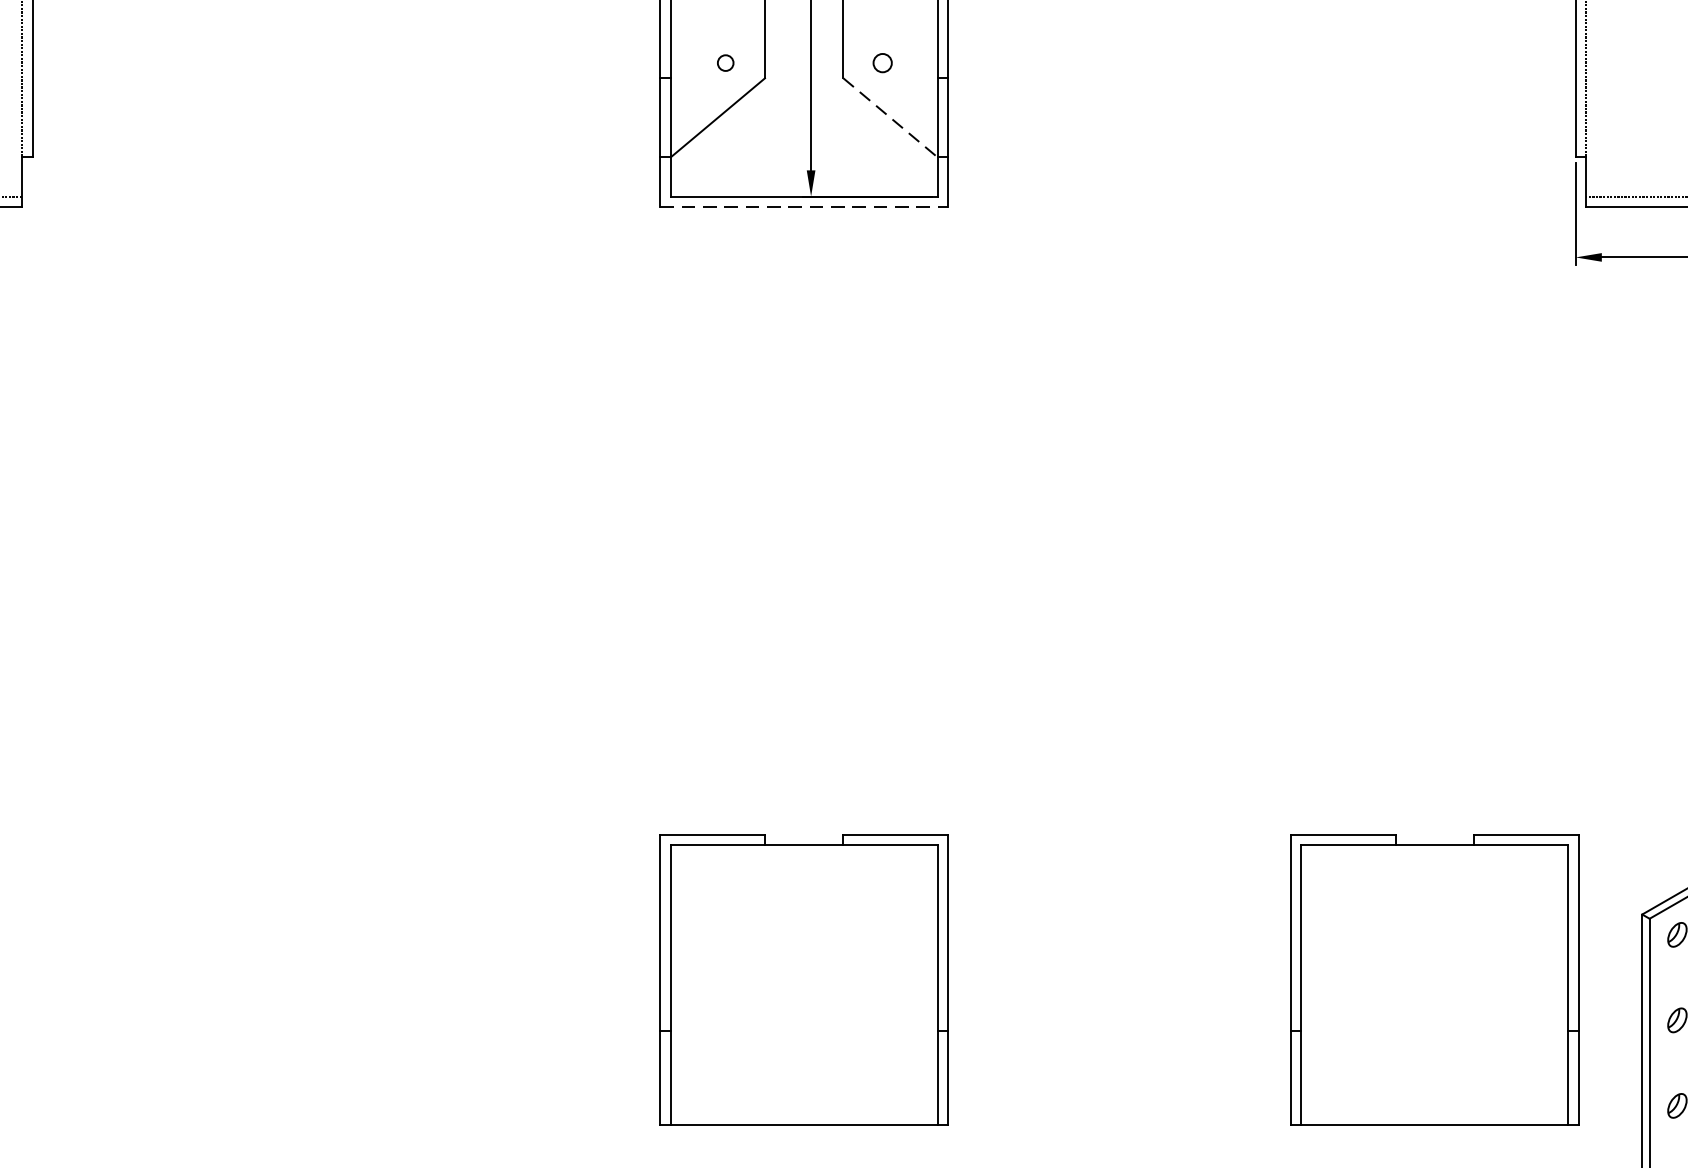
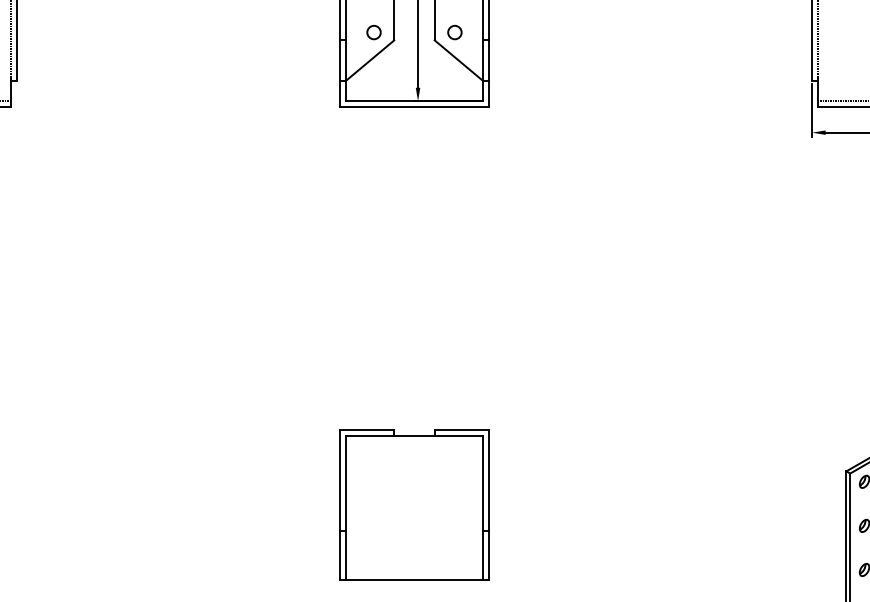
circle: (724, 63) -> (373, 32), size x1.67
circle: (881, 63) -> (454, 32), size x1.43
line: (889, 117) -> (458, 60), dashed -> solid
line: (804, 206) -> (414, 106), dashed -> solid
part: (1434, 978) -> (739, 504), removed

